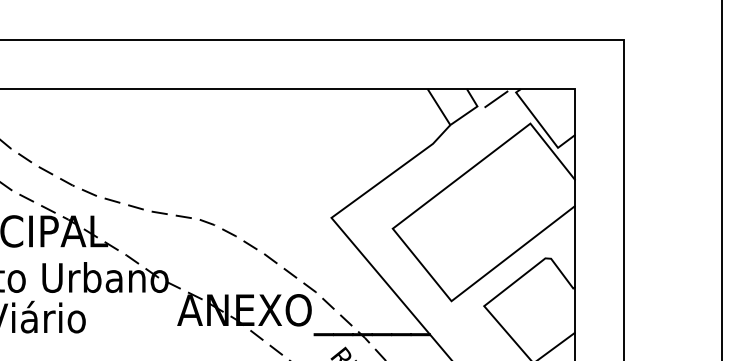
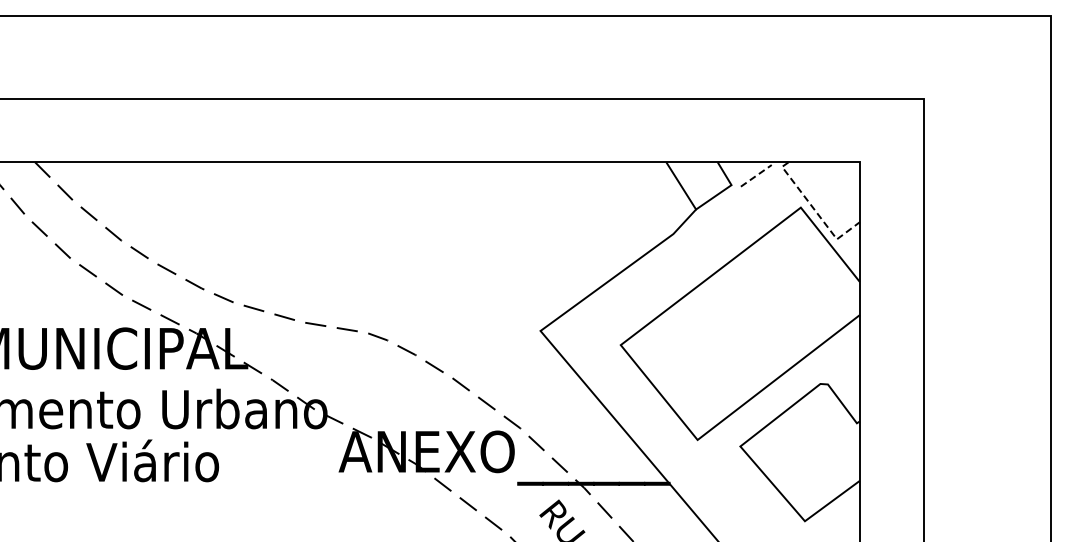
line: (496, 99) -> (756, 175), solid -> dashed
line: (541, 126) -> (815, 211), solid -> dashed

